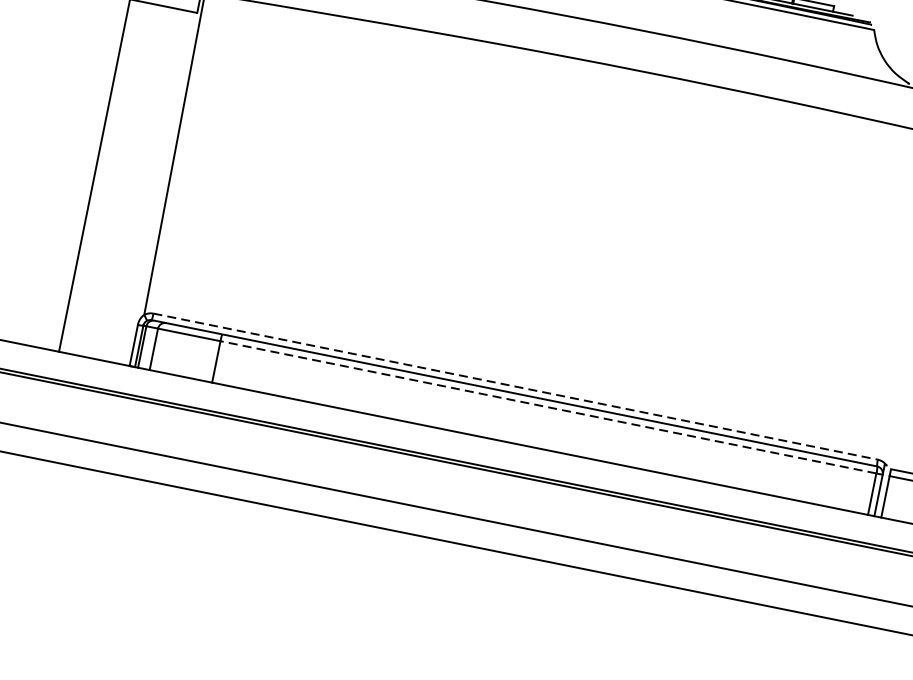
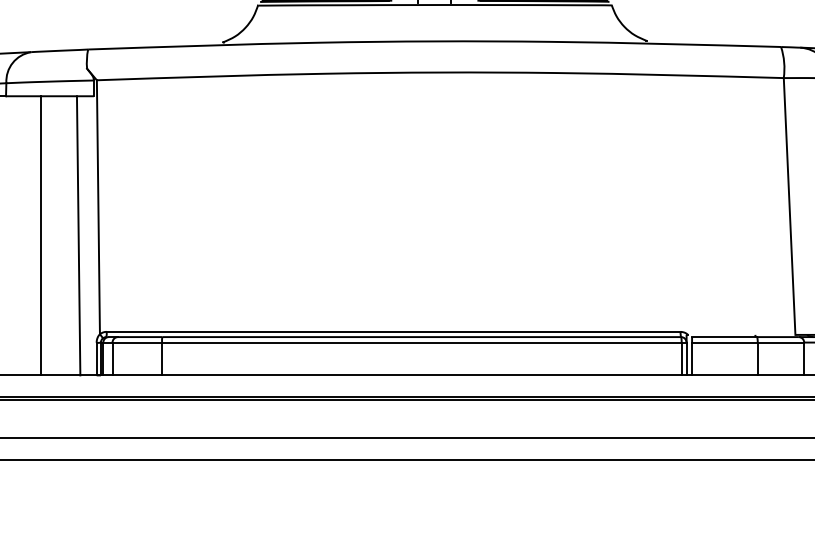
line: (142, 184) -> (78, 235), added
line: (515, 386) -> (393, 331), dashed -> solid
line: (548, 407) -> (421, 342), dashed -> solid

